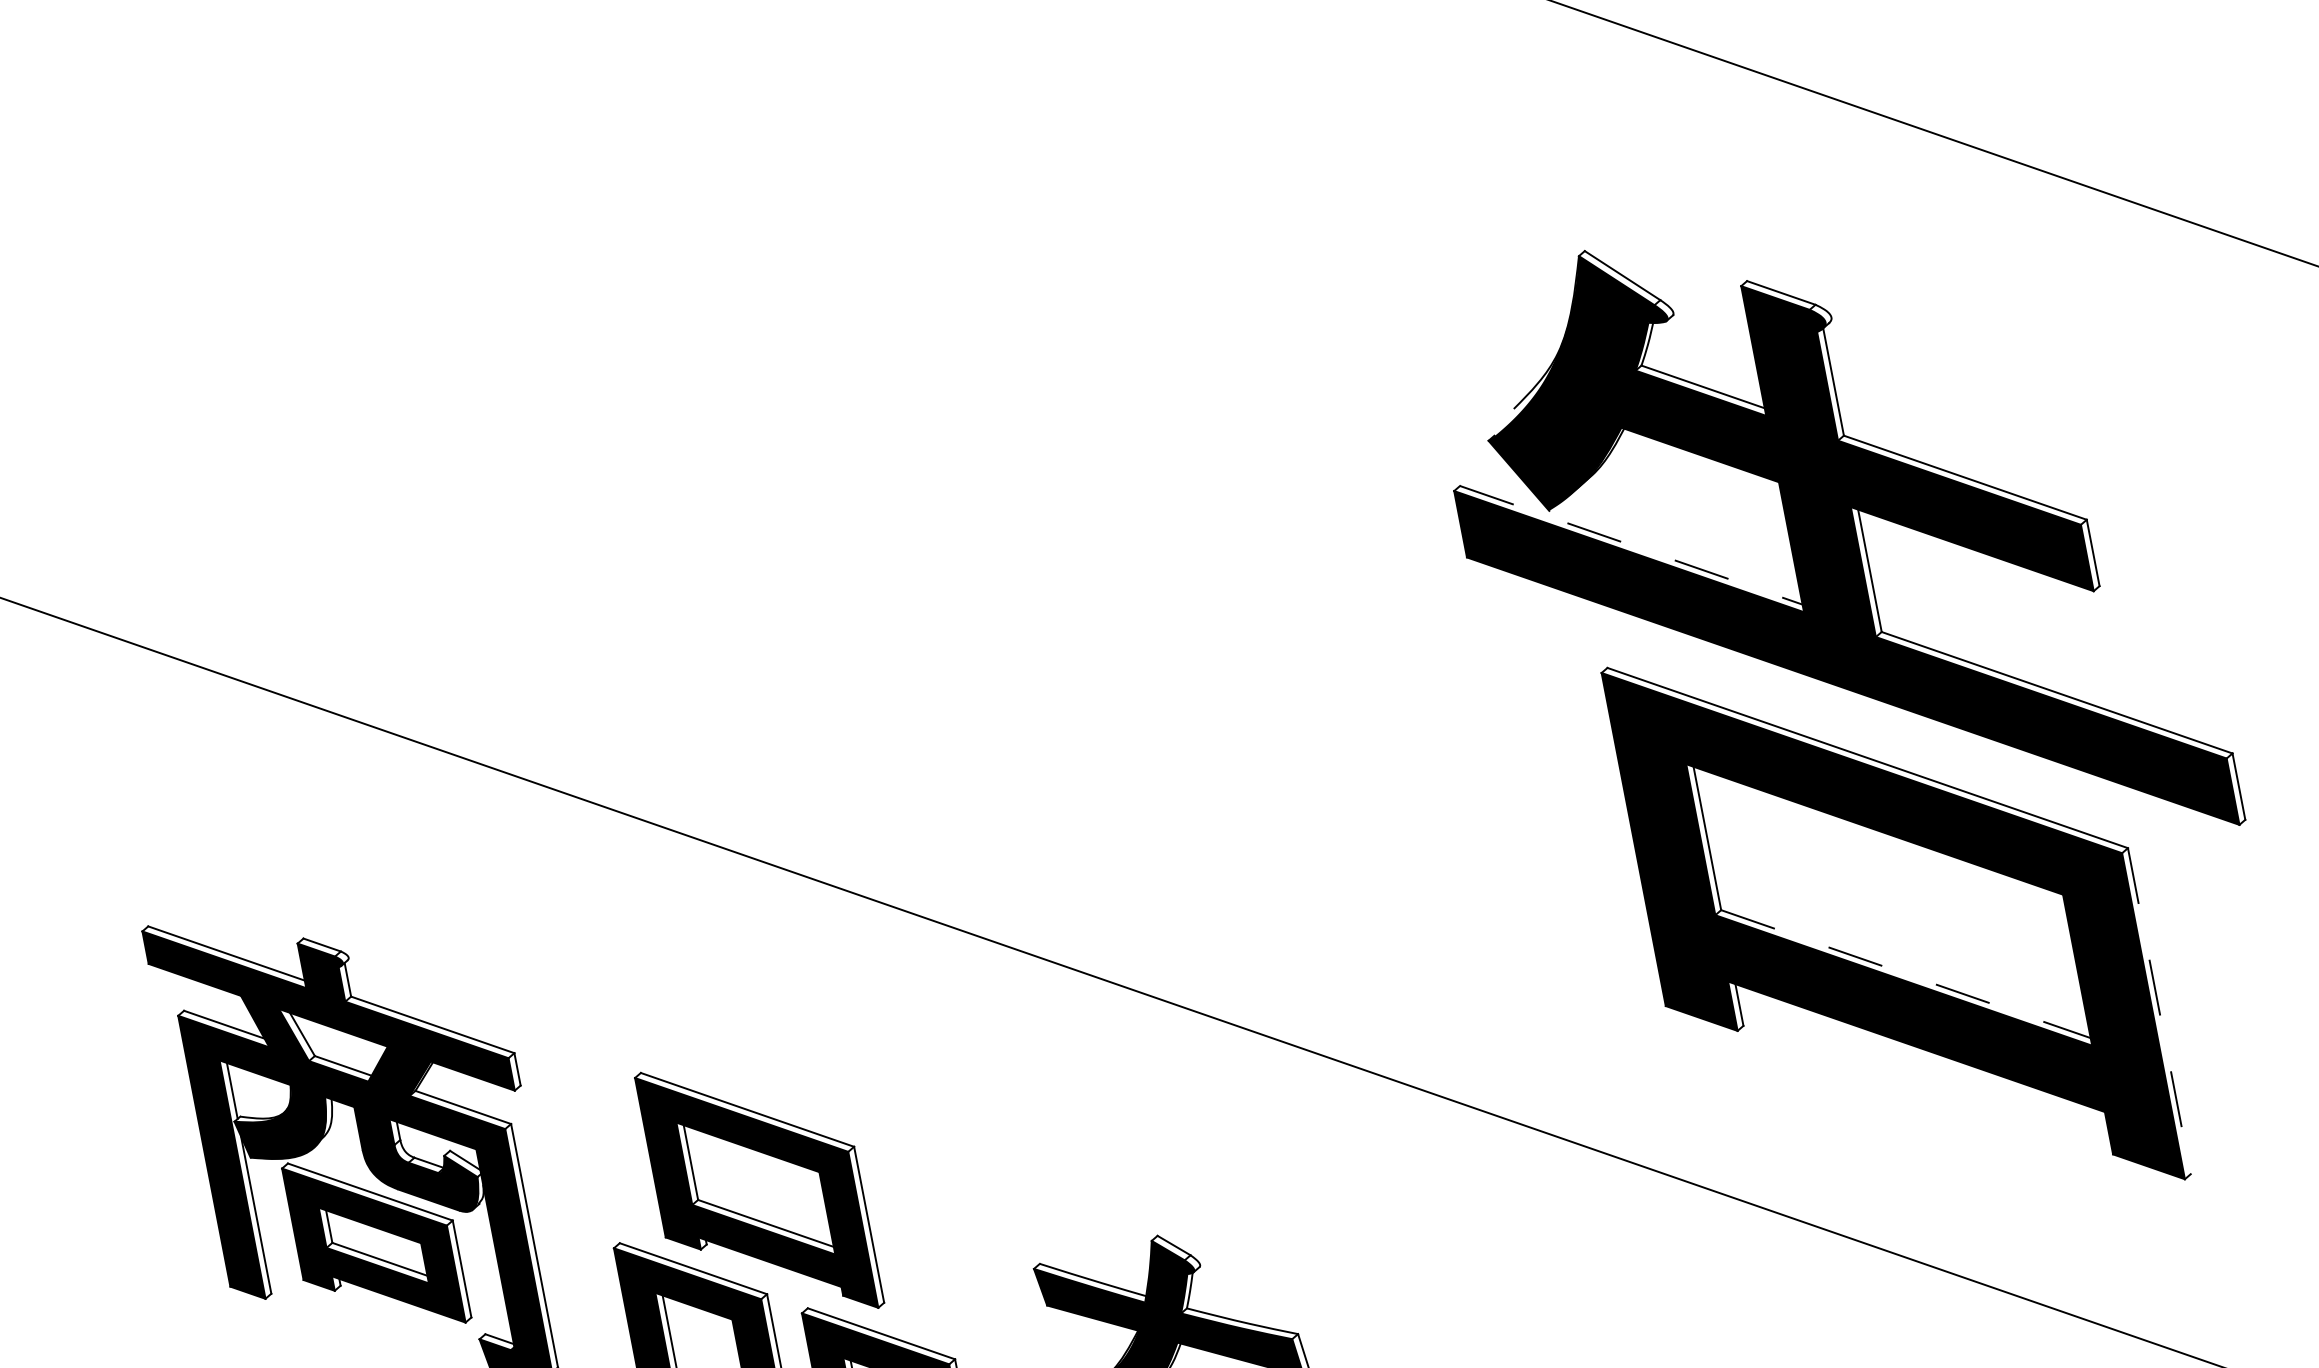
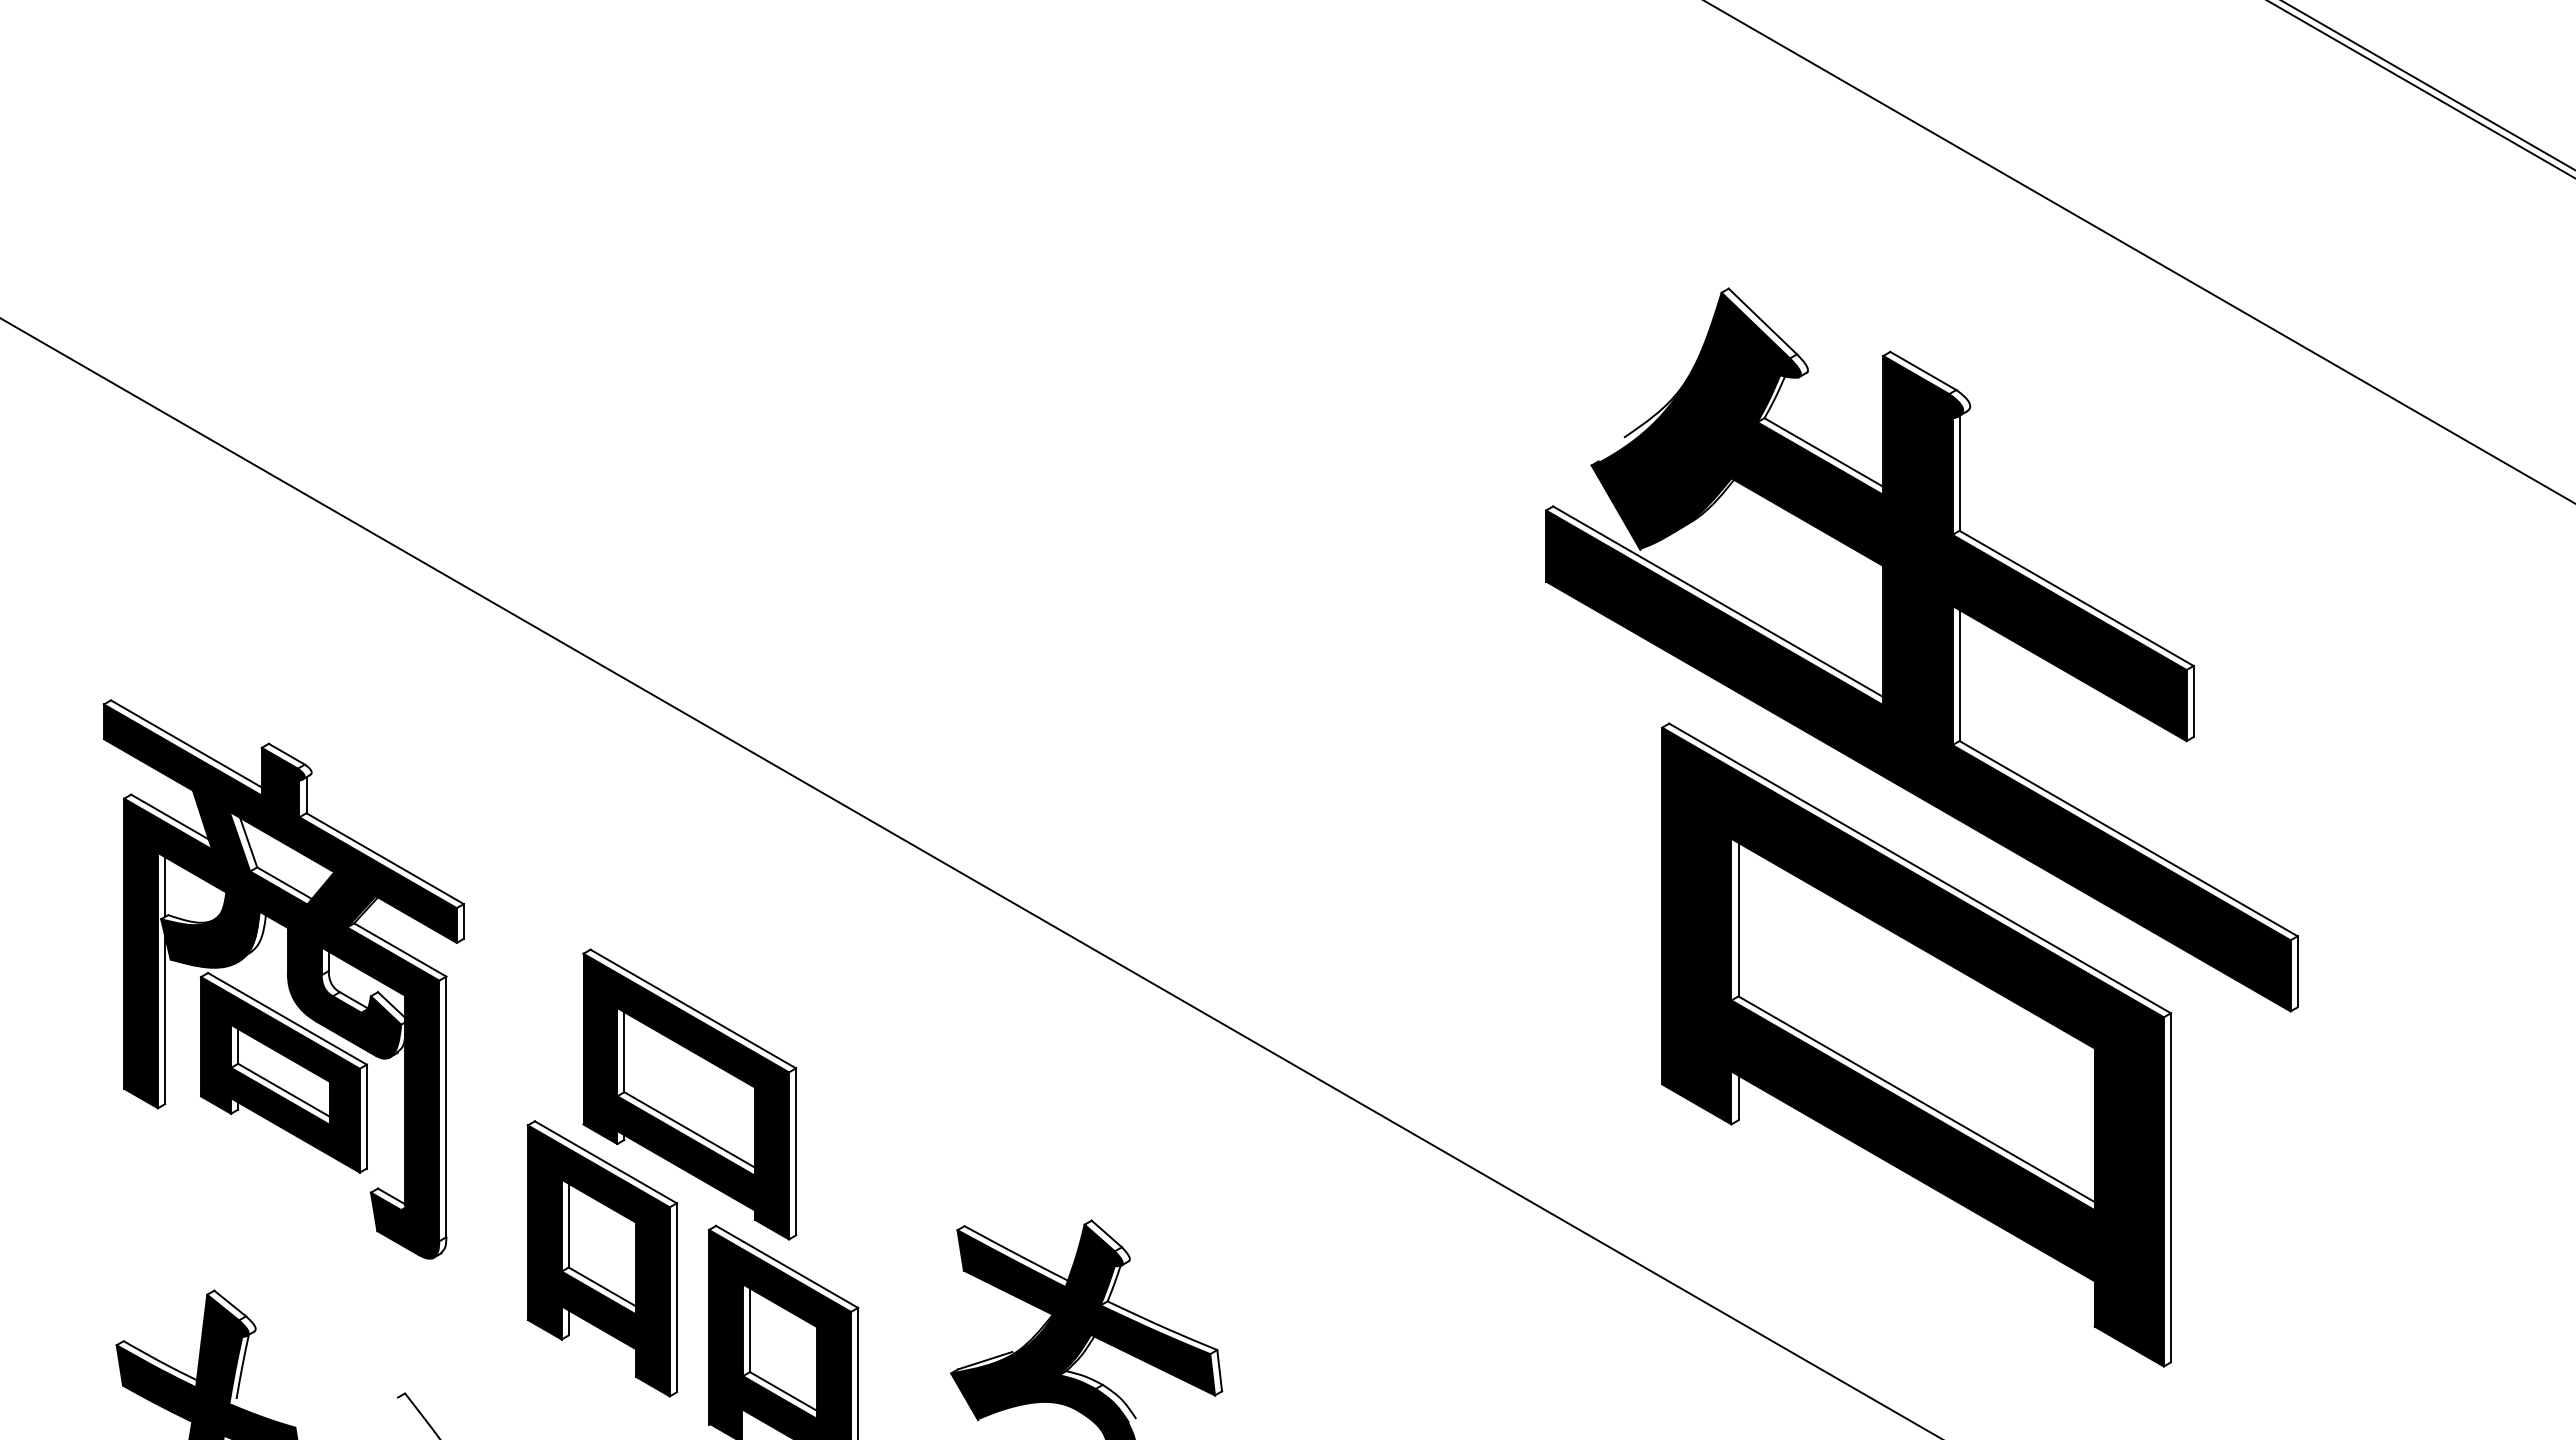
line: (1631, 545) -> (1718, 601), dashed -> solid
line: (1905, 974) -> (1916, 1099), dashed -> solid
line: (2158, 1010) -> (2170, 1187), dashed -> solid

